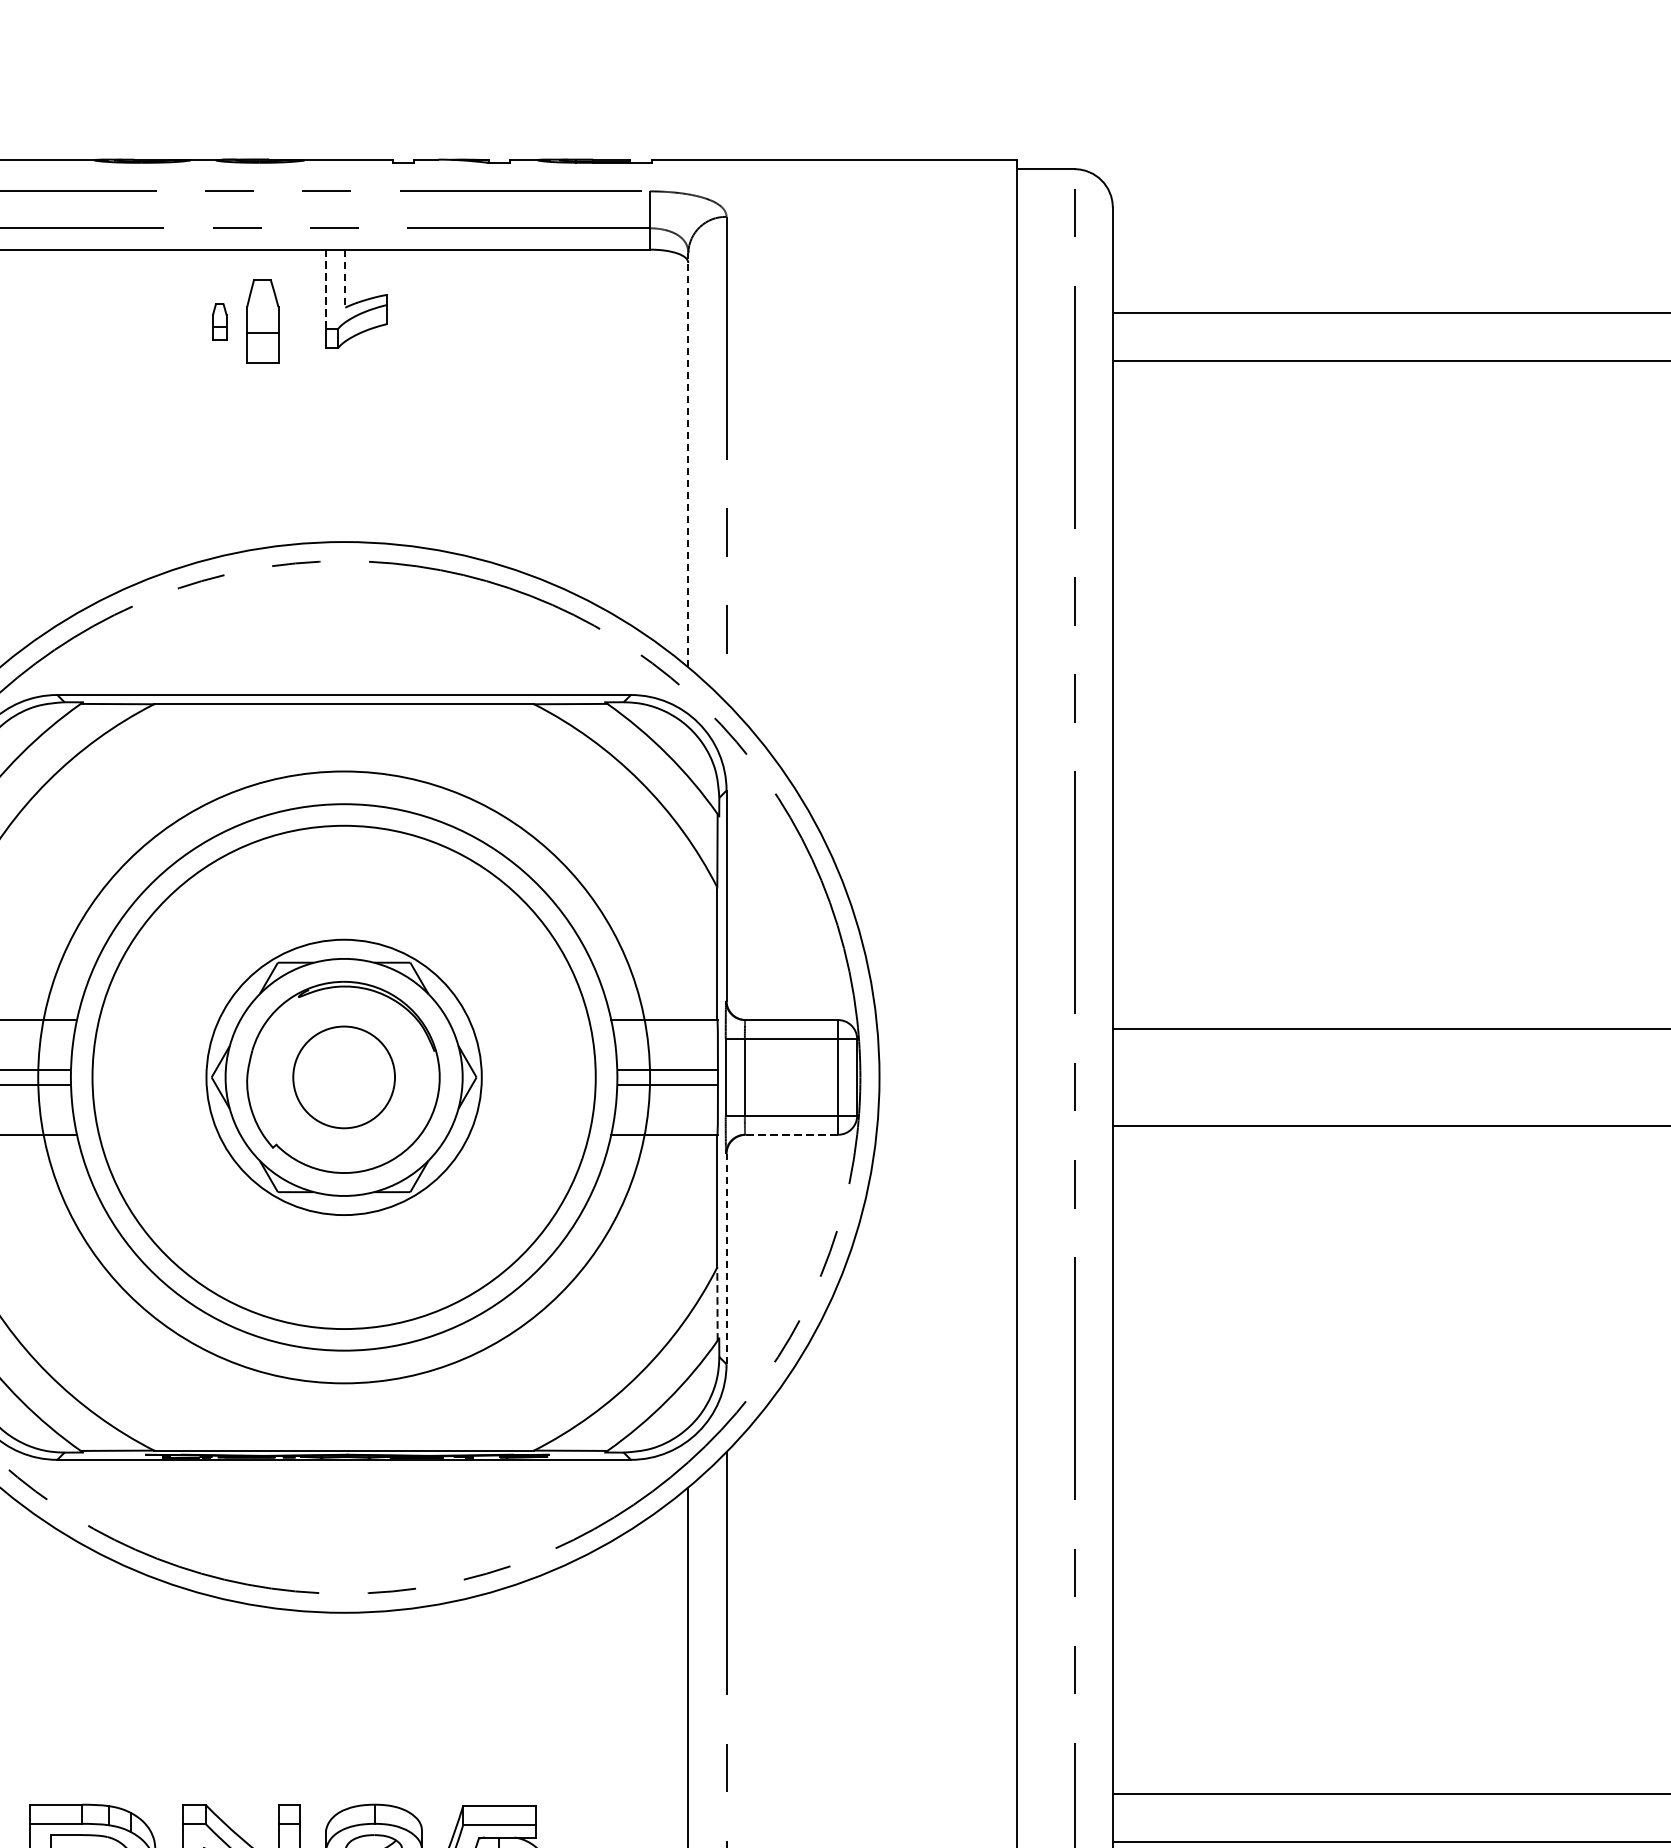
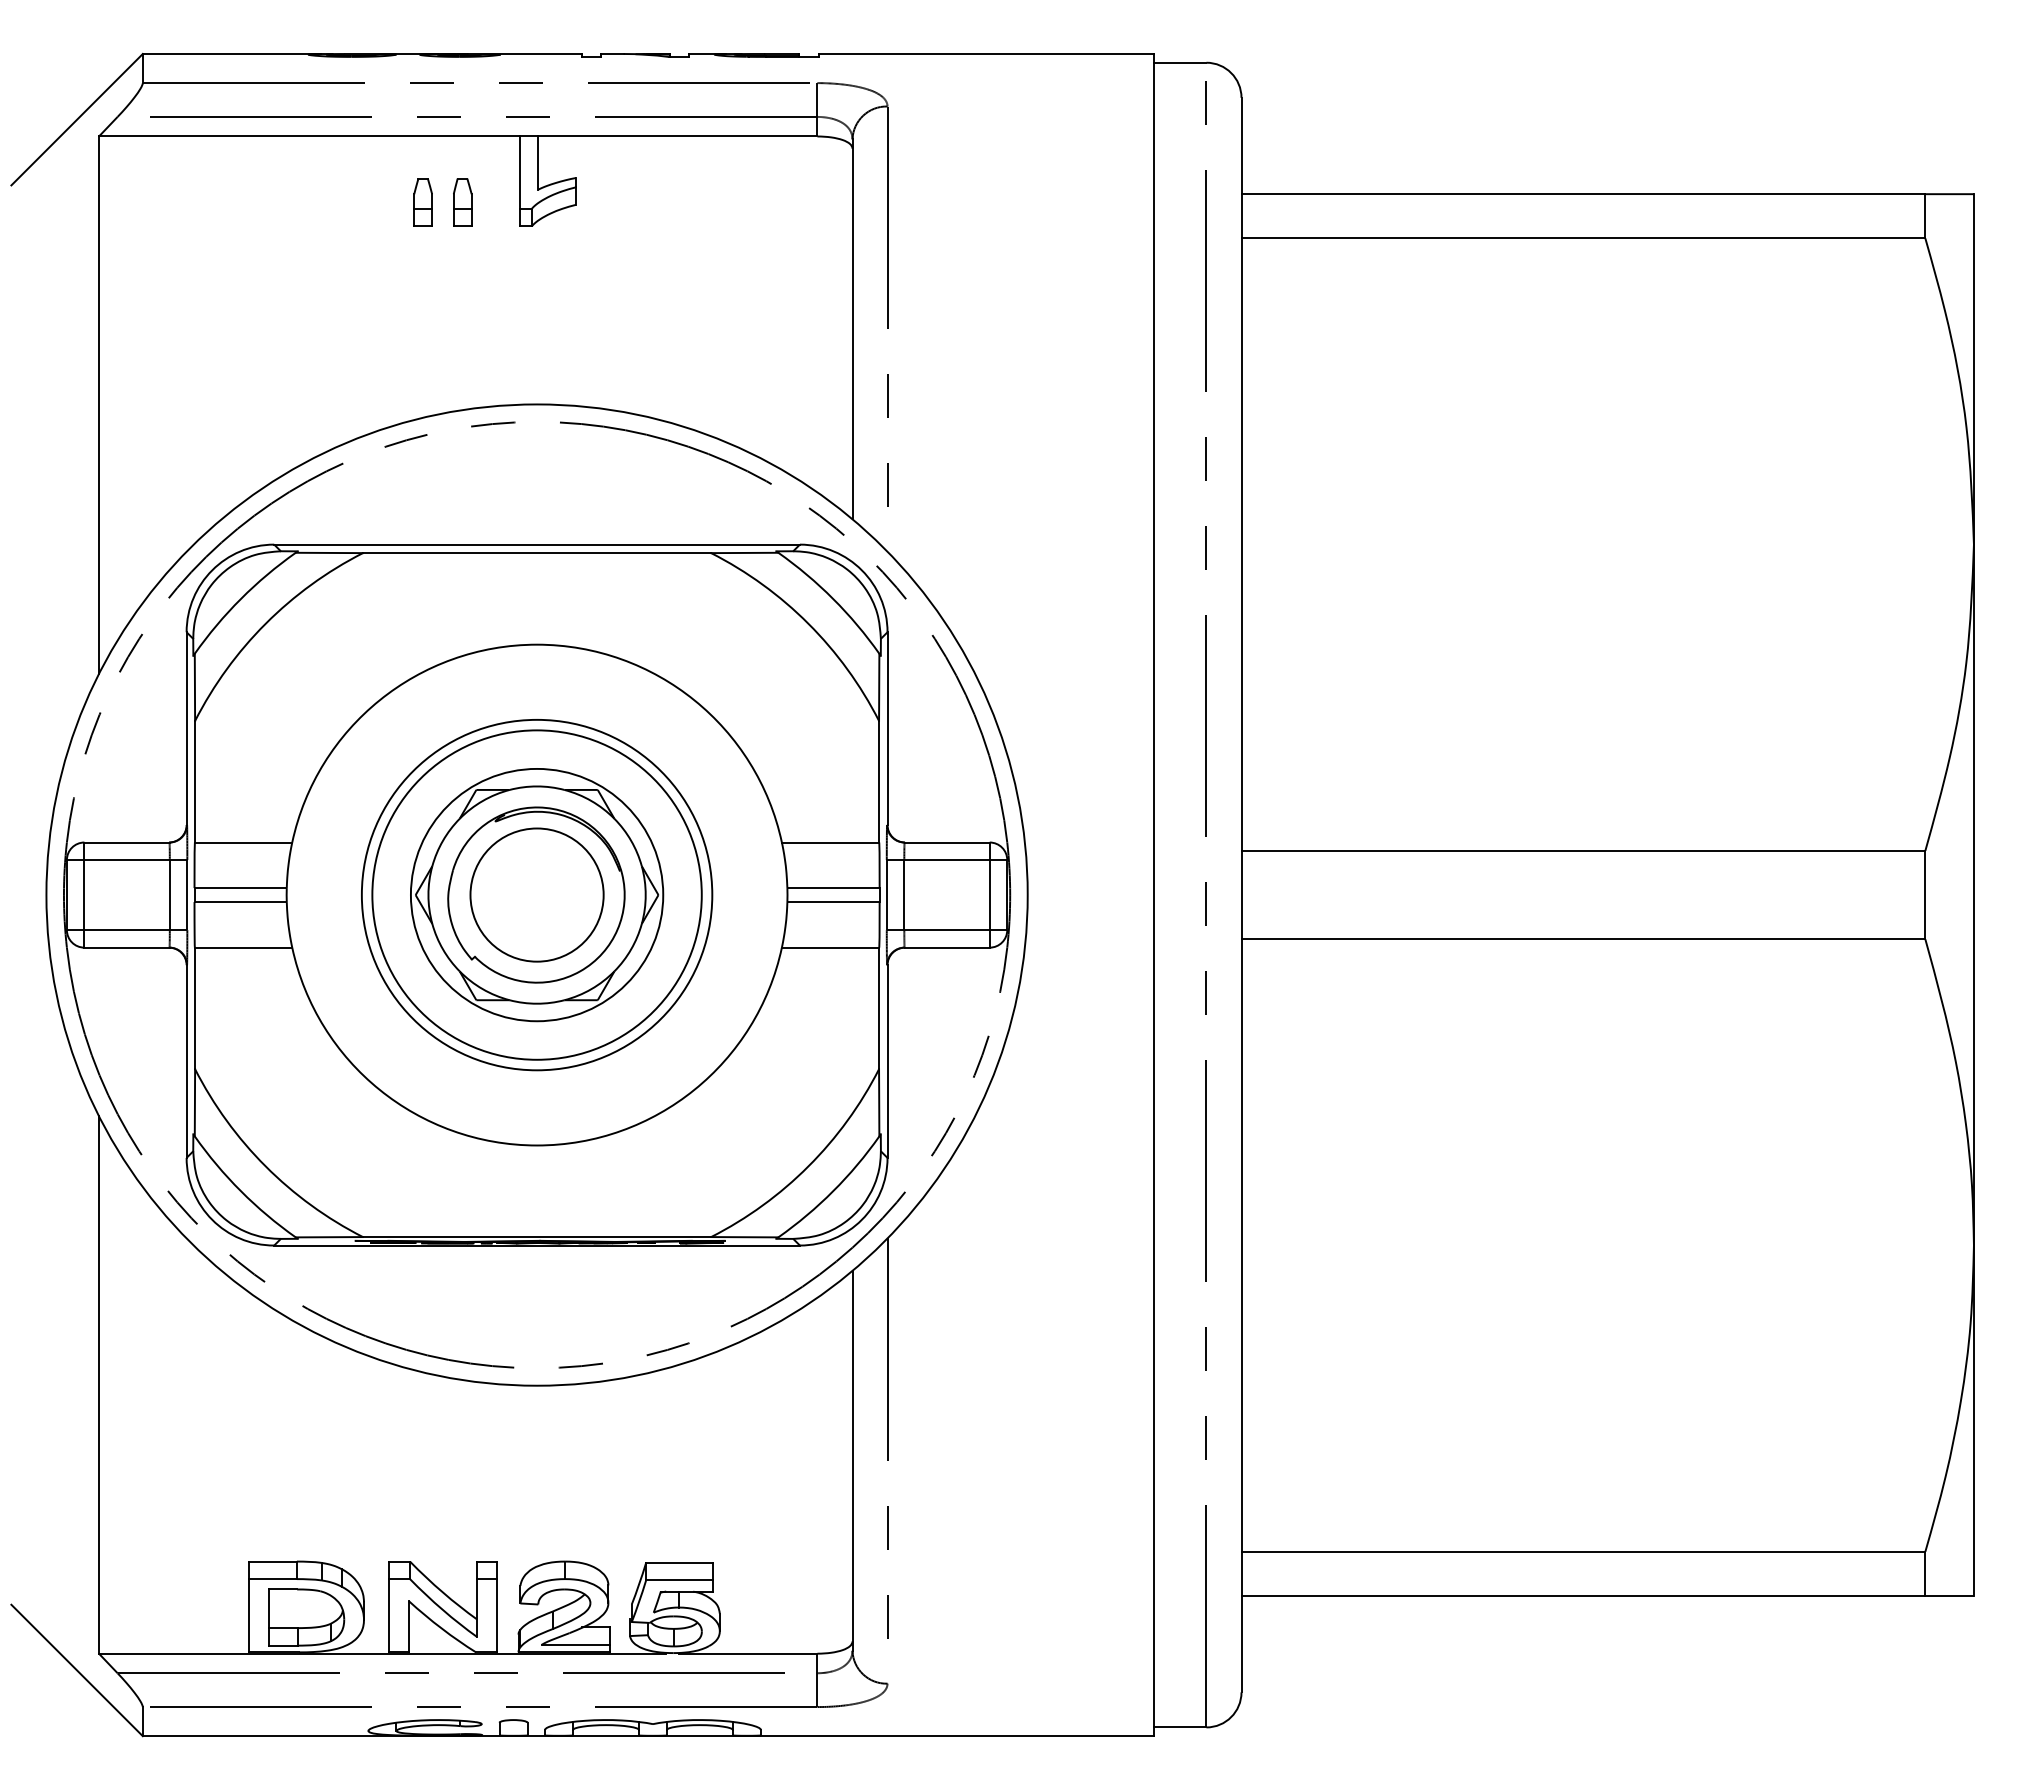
line: (345, 279) -> (538, 163), dashed -> solid
line: (326, 288) -> (520, 172), dashed -> solid
part: (219, 321) -> (422, 202), size x1.43
part: (262, 321) -> (462, 202), size x0.62
line: (688, 460) -> (852, 329), dashed -> solid
circle: (343, 1076) -> (536, 894), size x0.62
circle: (343, 1076) -> (536, 894), size x0.71
circle: (343, 1076) -> (536, 894), size x1.43
line: (791, 1134) -> (947, 947), dashed -> solid
line: (726, 1259) -> (887, 1061), dashed -> solid
line: (717, 1303) -> (879, 1102), dashed -> solid

